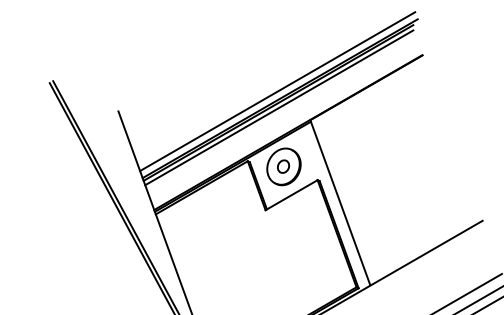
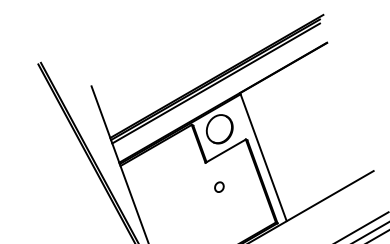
line: (277, 91) -> (214, 70), removed
part: (283, 166) -> (219, 187), moved

